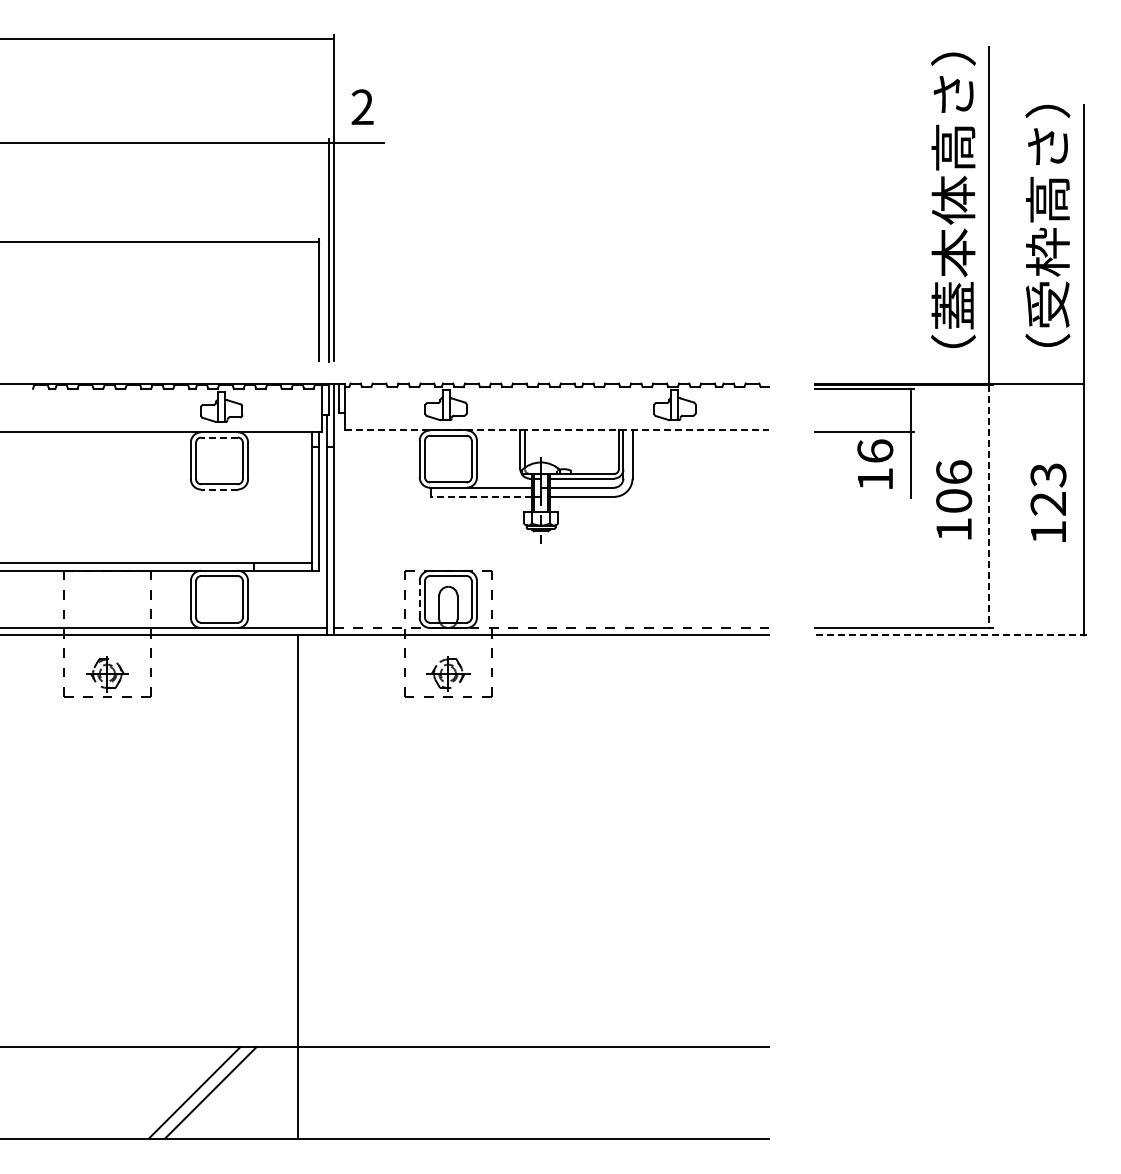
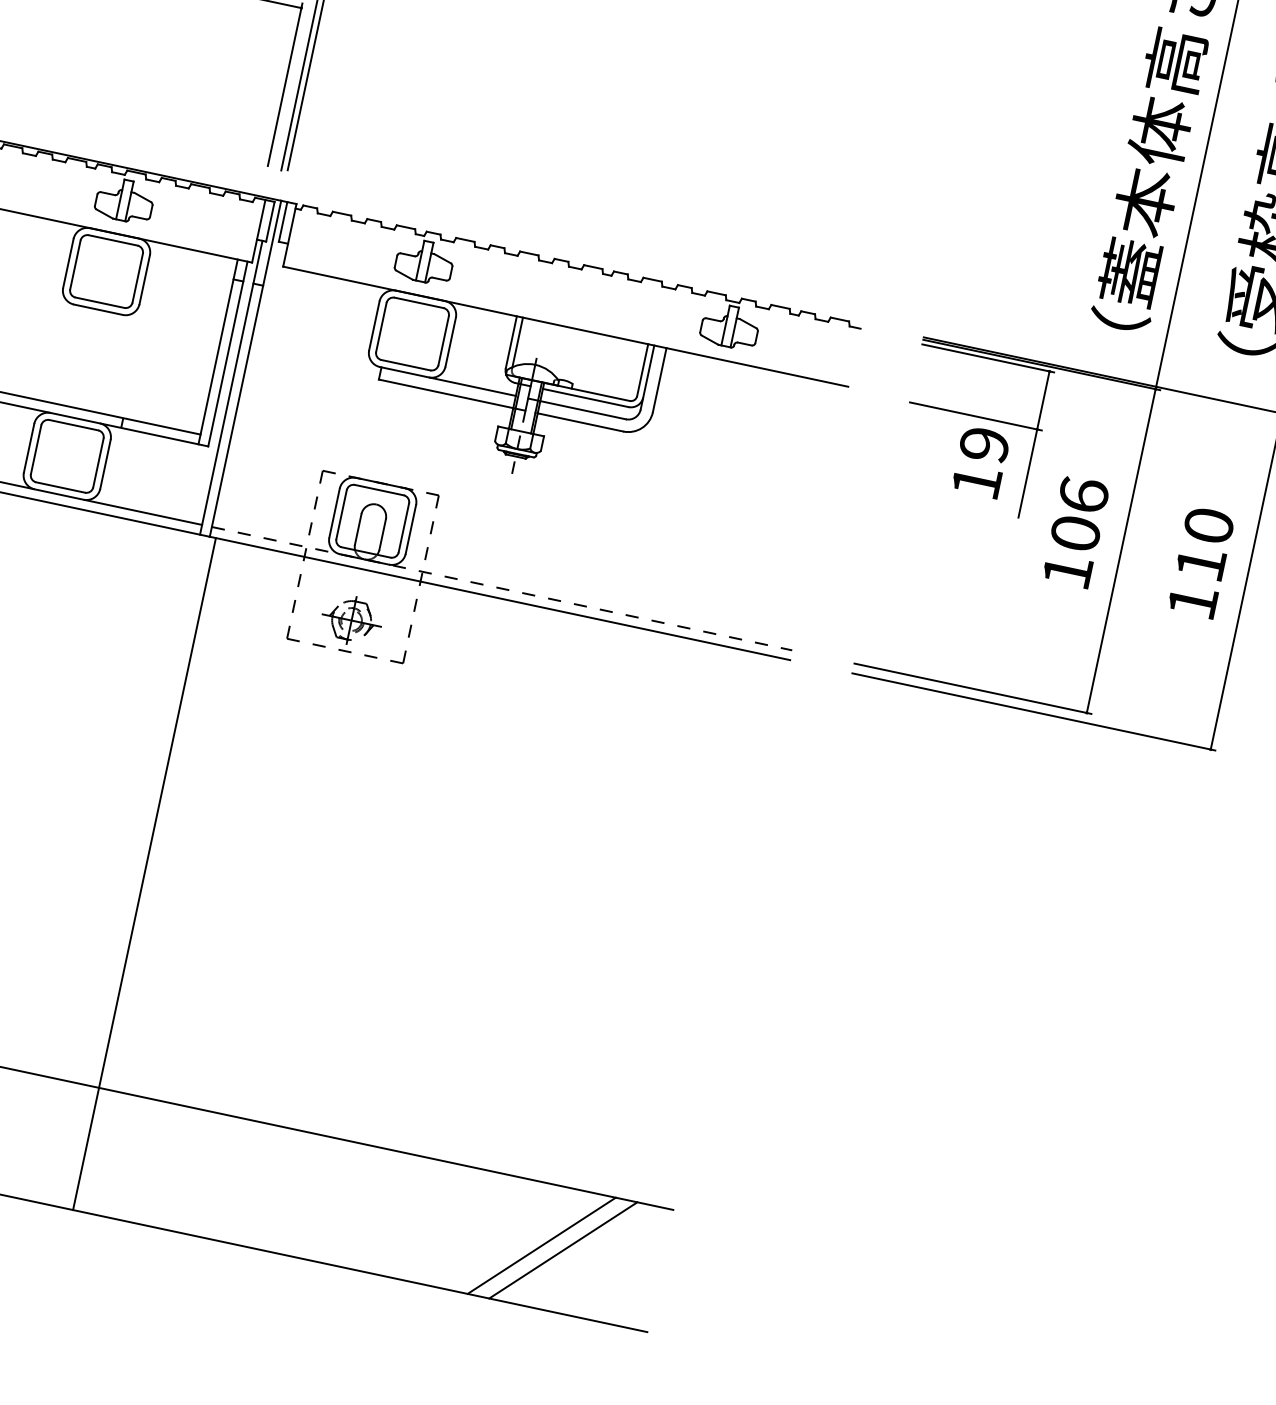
line: (557, 430) -> (566, 326), dashed -> solid
line: (219, 437) -> (113, 240), dashed -> solid
text: (875, 450) -> (985, 443), 16 -> 19
line: (219, 489) -> (98, 309), dashed -> solid
text: (1048, 489) -> (1204, 544), 123 -> 110
line: (481, 496) -> (446, 393), dashed -> solid
line: (989, 507) -> (1121, 552), dashed -> solid
line: (419, 598) -> (334, 511), dashed -> solid
line: (951, 635) -> (1034, 712), dashed -> solid
line: (297, 886) -> (144, 873), moved
line: (679, 1092) -> (541, 1245), added
line: (695, 1092) -> (562, 1249), added

